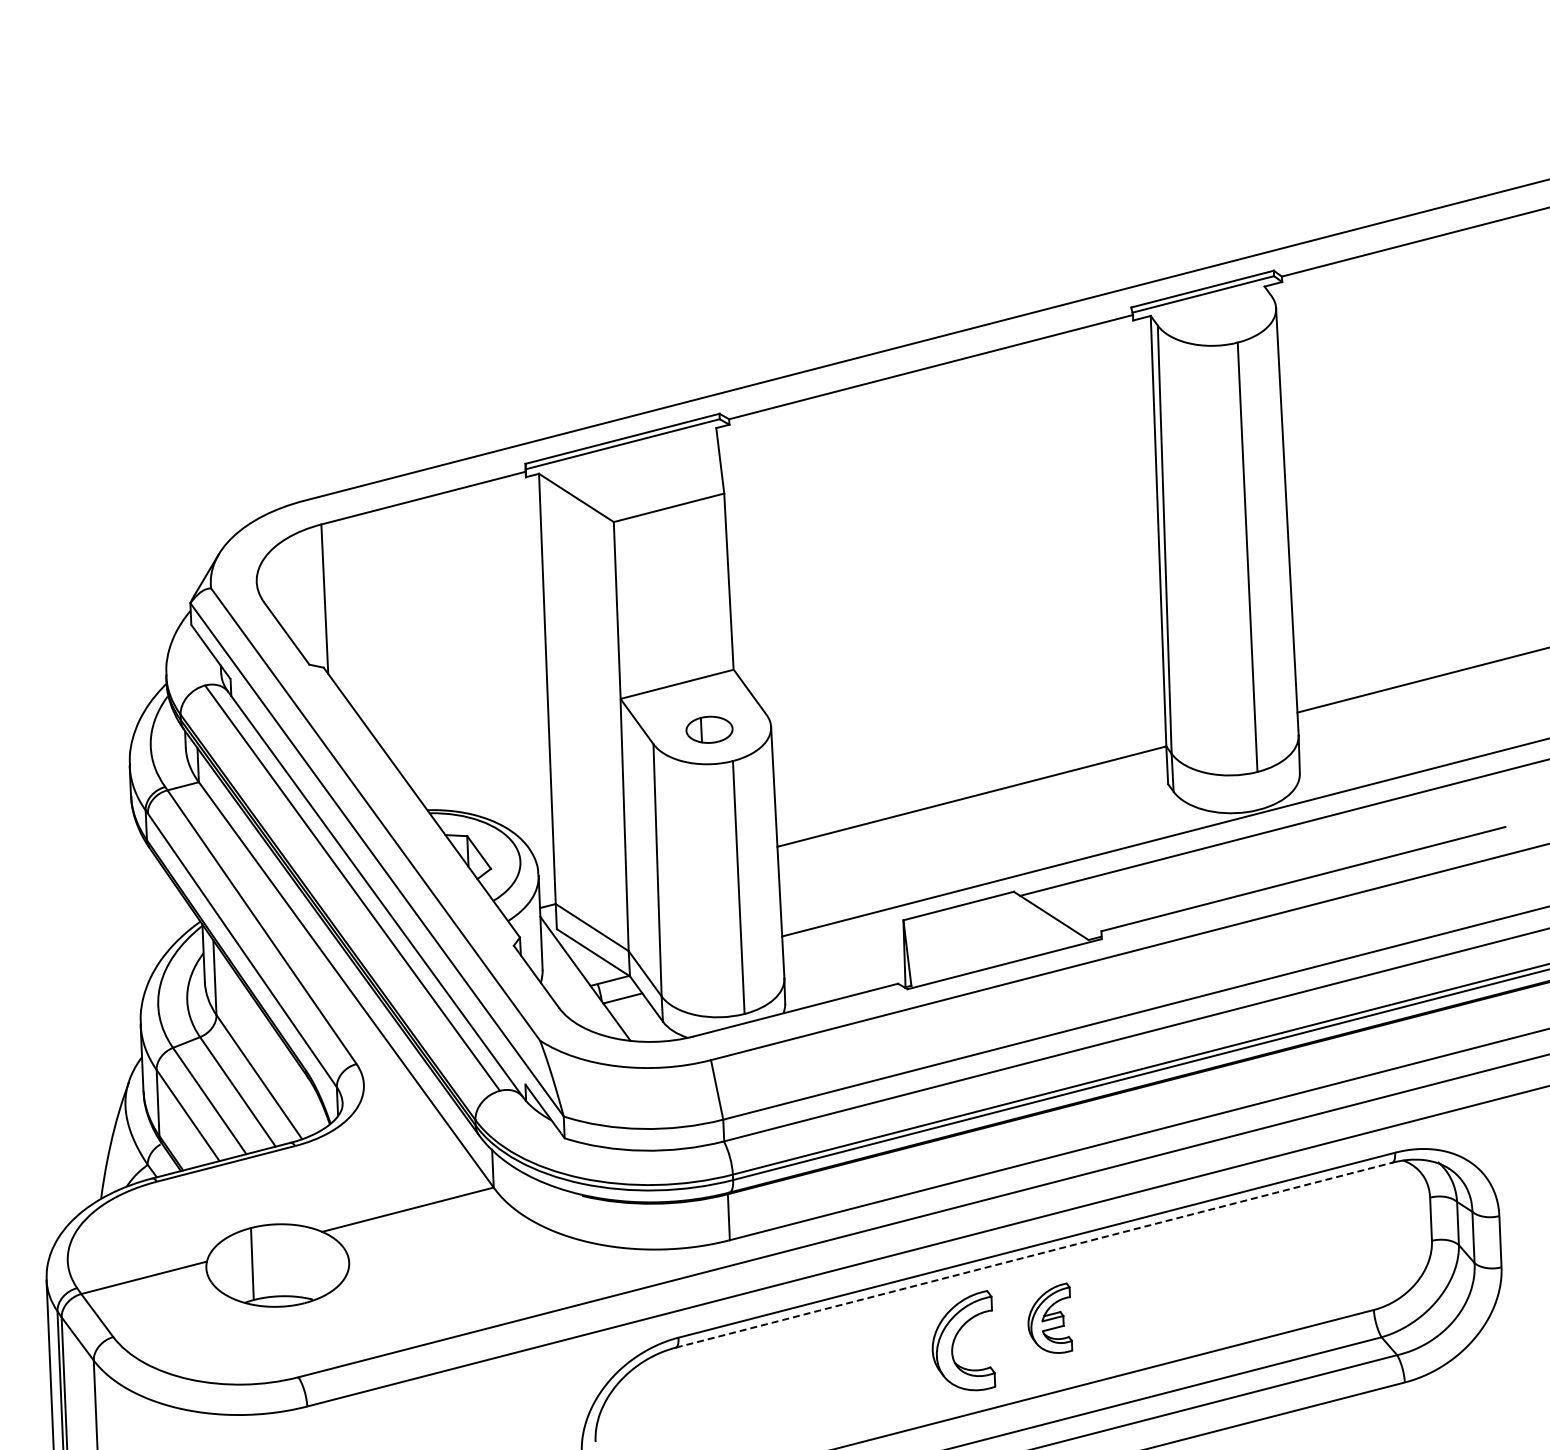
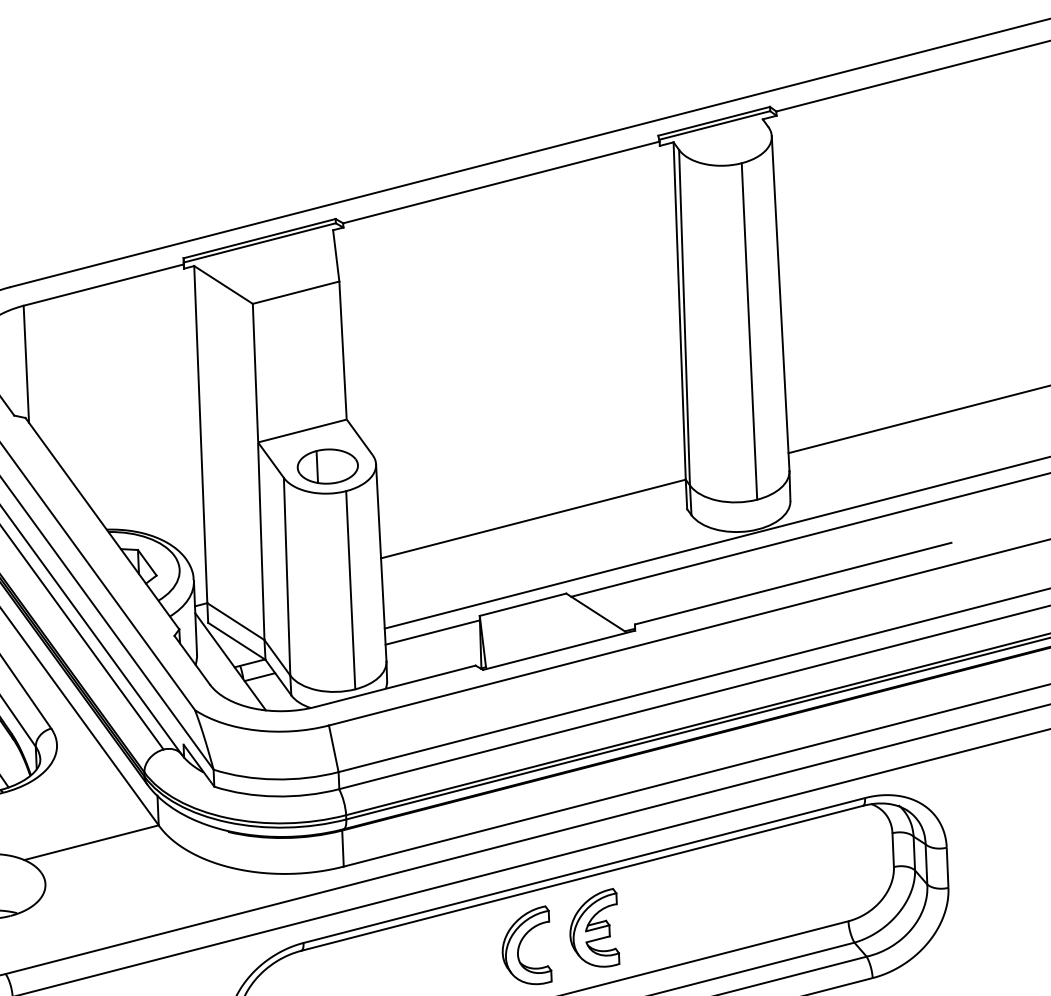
part: (709, 729) -> (327, 466), size x1.67
line: (843, 941) -> (432, 632), added
line: (1034, 1255) -> (582, 878), dashed -> solid
part: (1050, 1317) -> (595, 927), size x1.43

